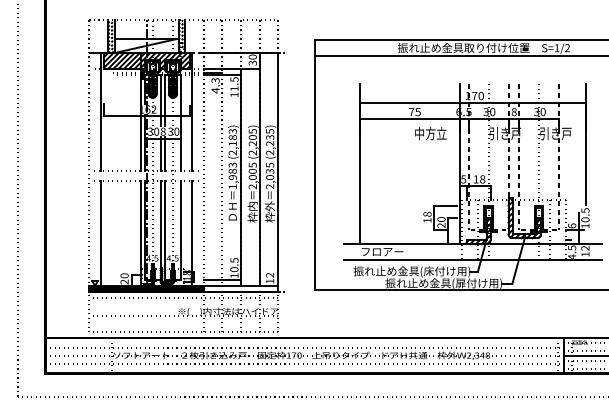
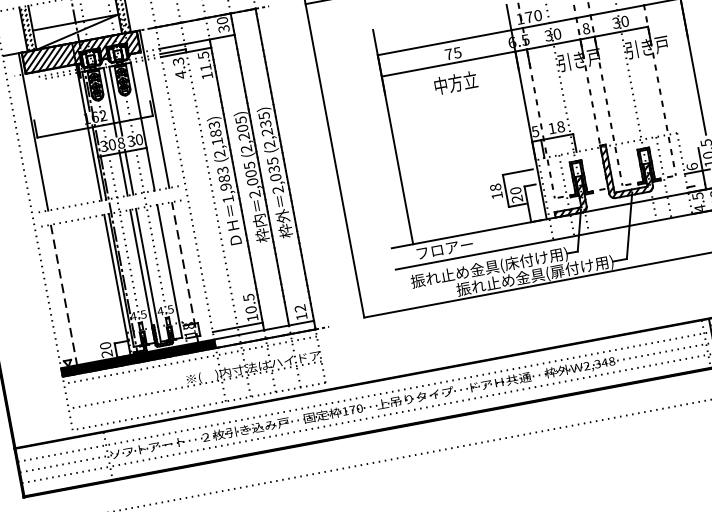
text: (430, 133) -> (455, 82), moved
line: (191, 233) -> (184, 272), solid -> dashed
line: (101, 234) -> (64, 296), solid -> dashed

